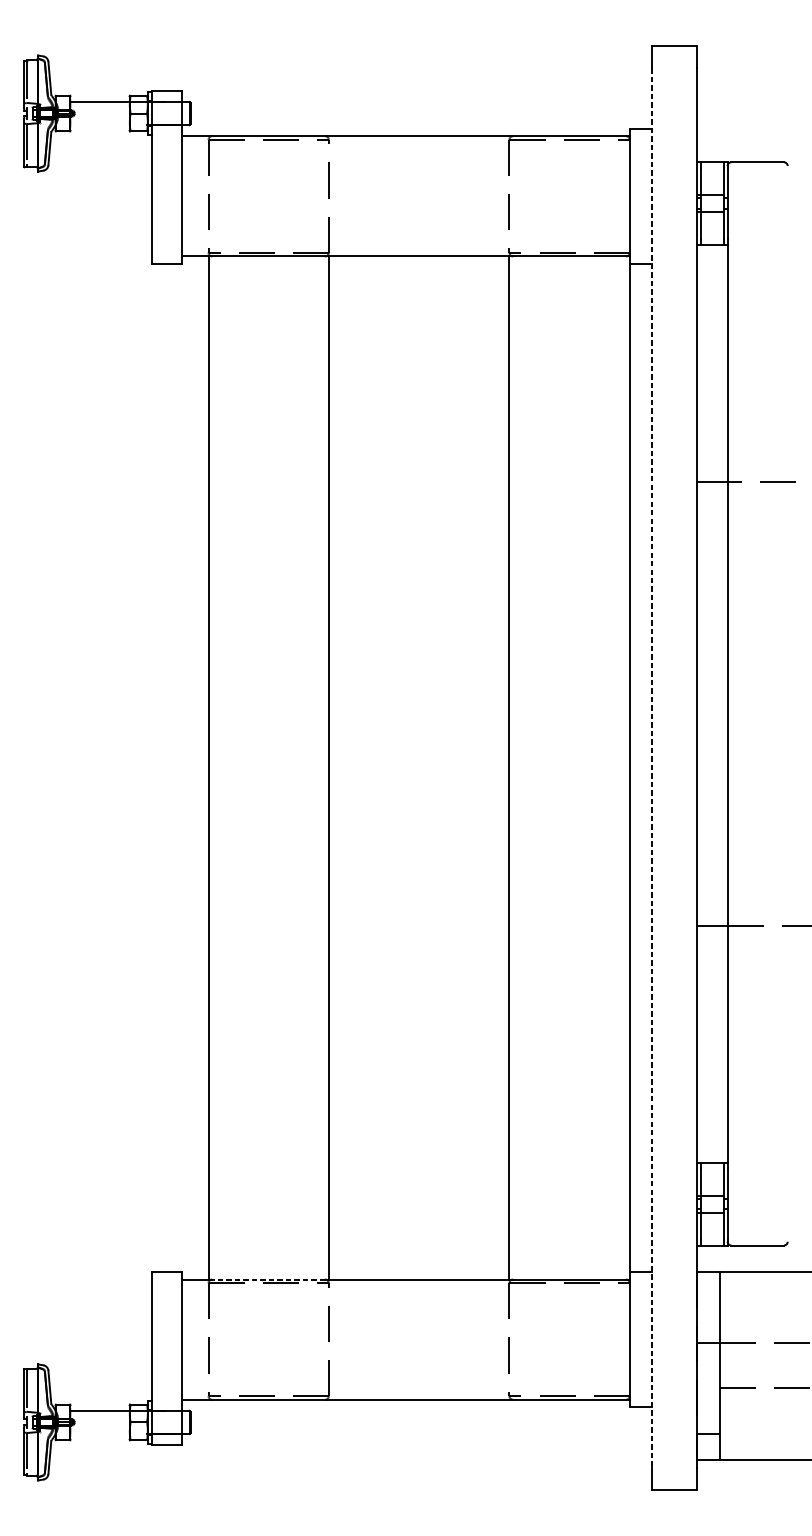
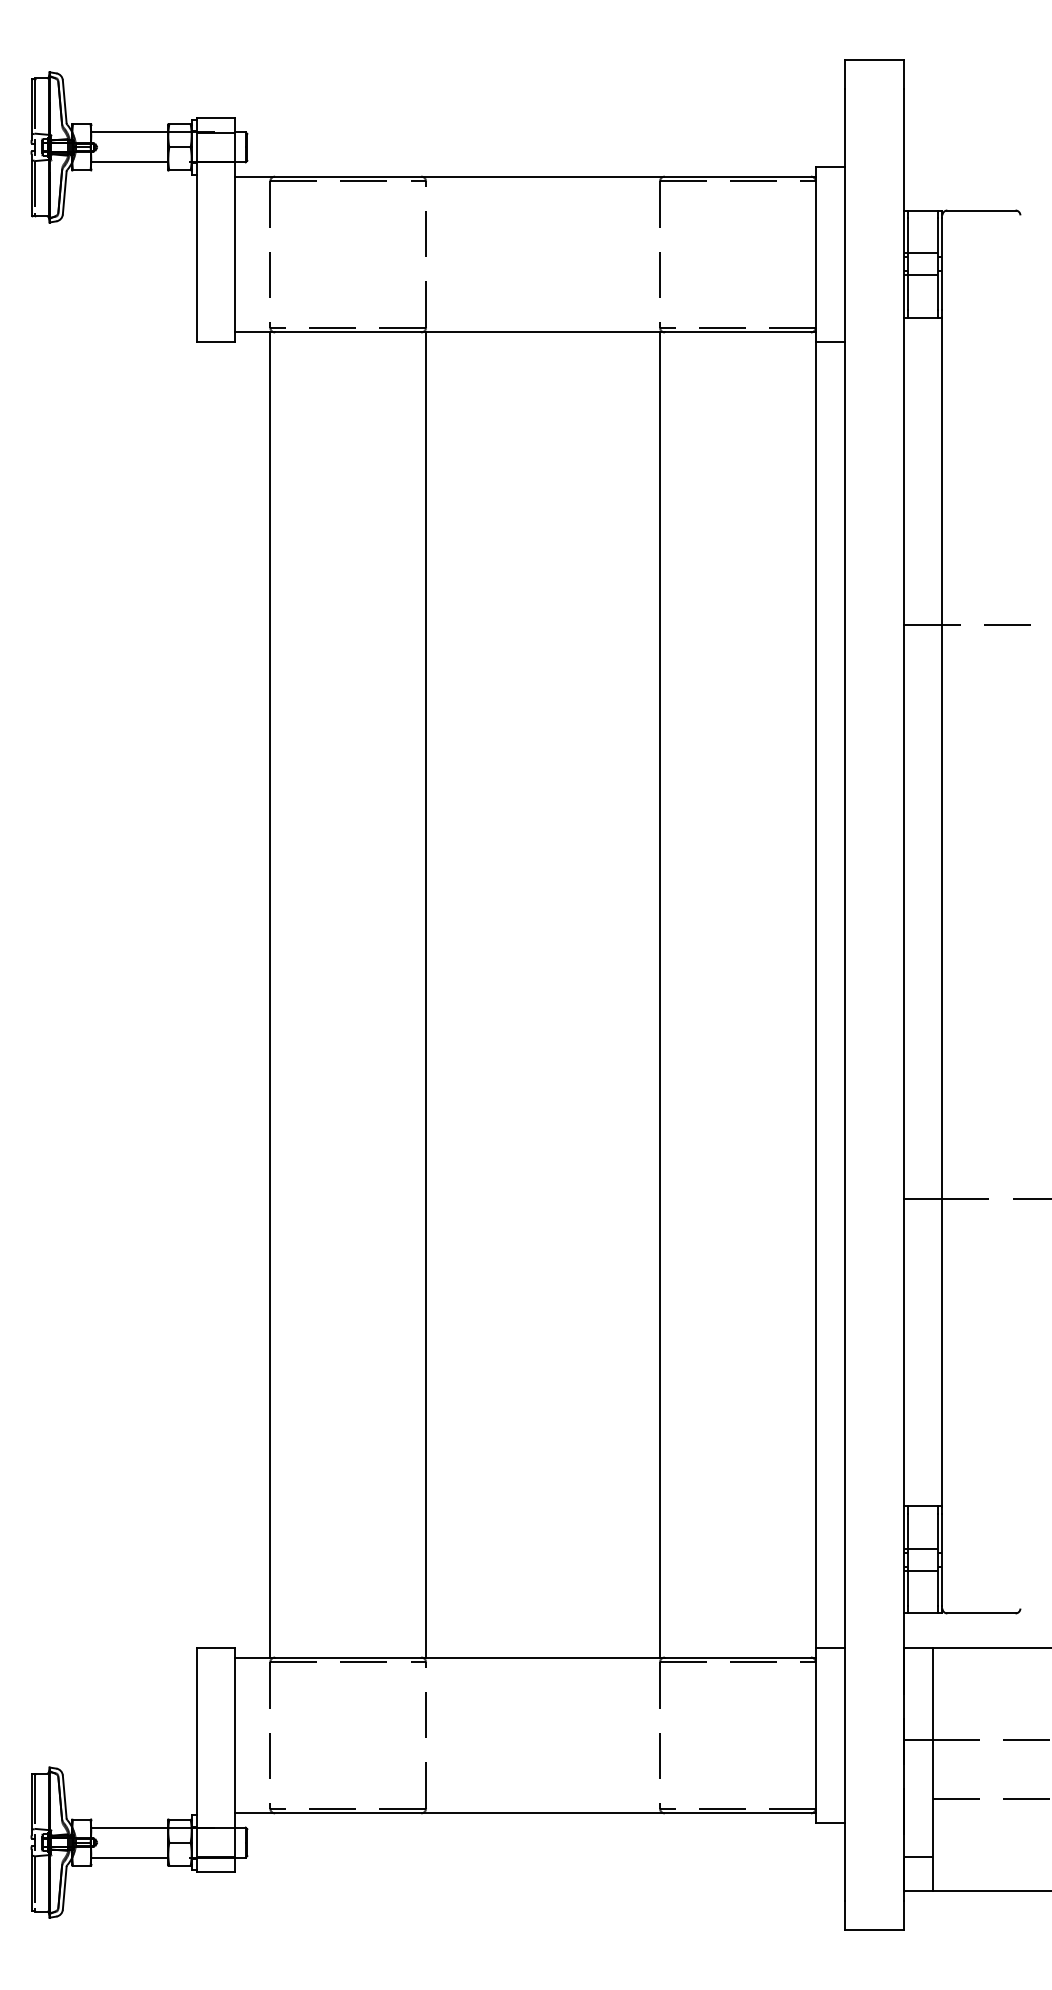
line: (99, 125) -> (129, 162), added
line: (652, 768) -> (845, 995), dashed -> solid
line: (268, 1279) -> (347, 1657), dashed -> solid
line: (99, 1433) -> (129, 1857), added

